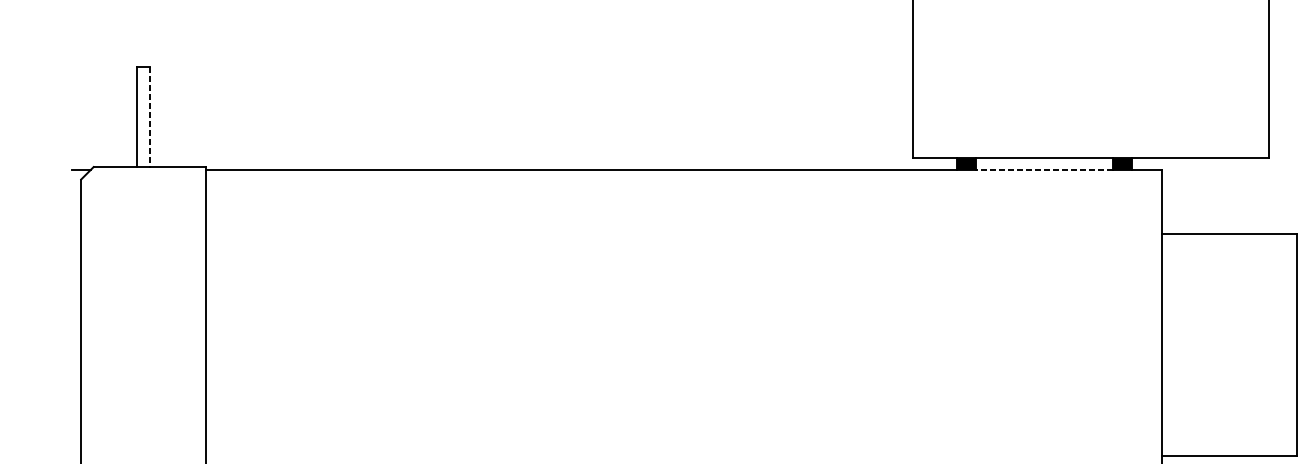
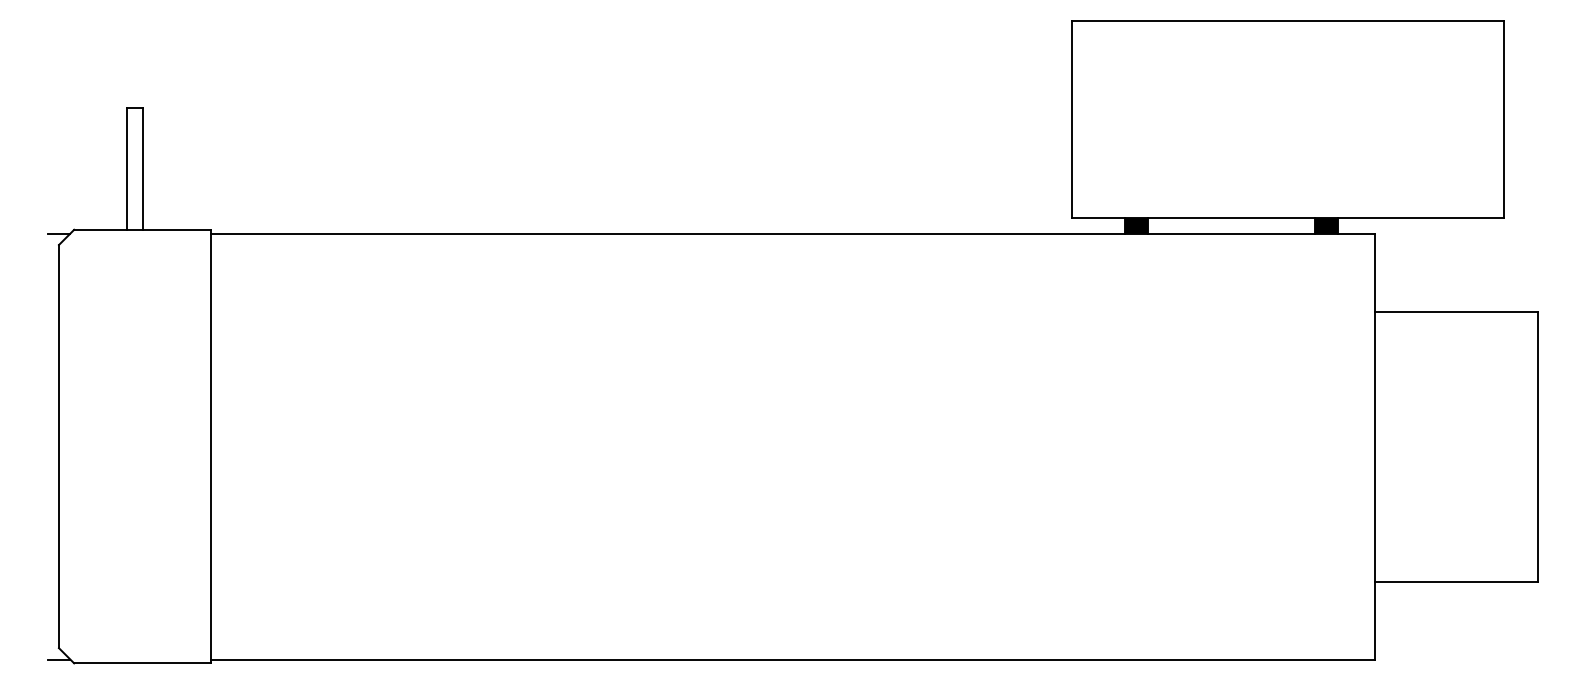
line: (149, 116) -> (142, 168), dashed -> solid
line: (1044, 170) -> (1231, 233), dashed -> solid

